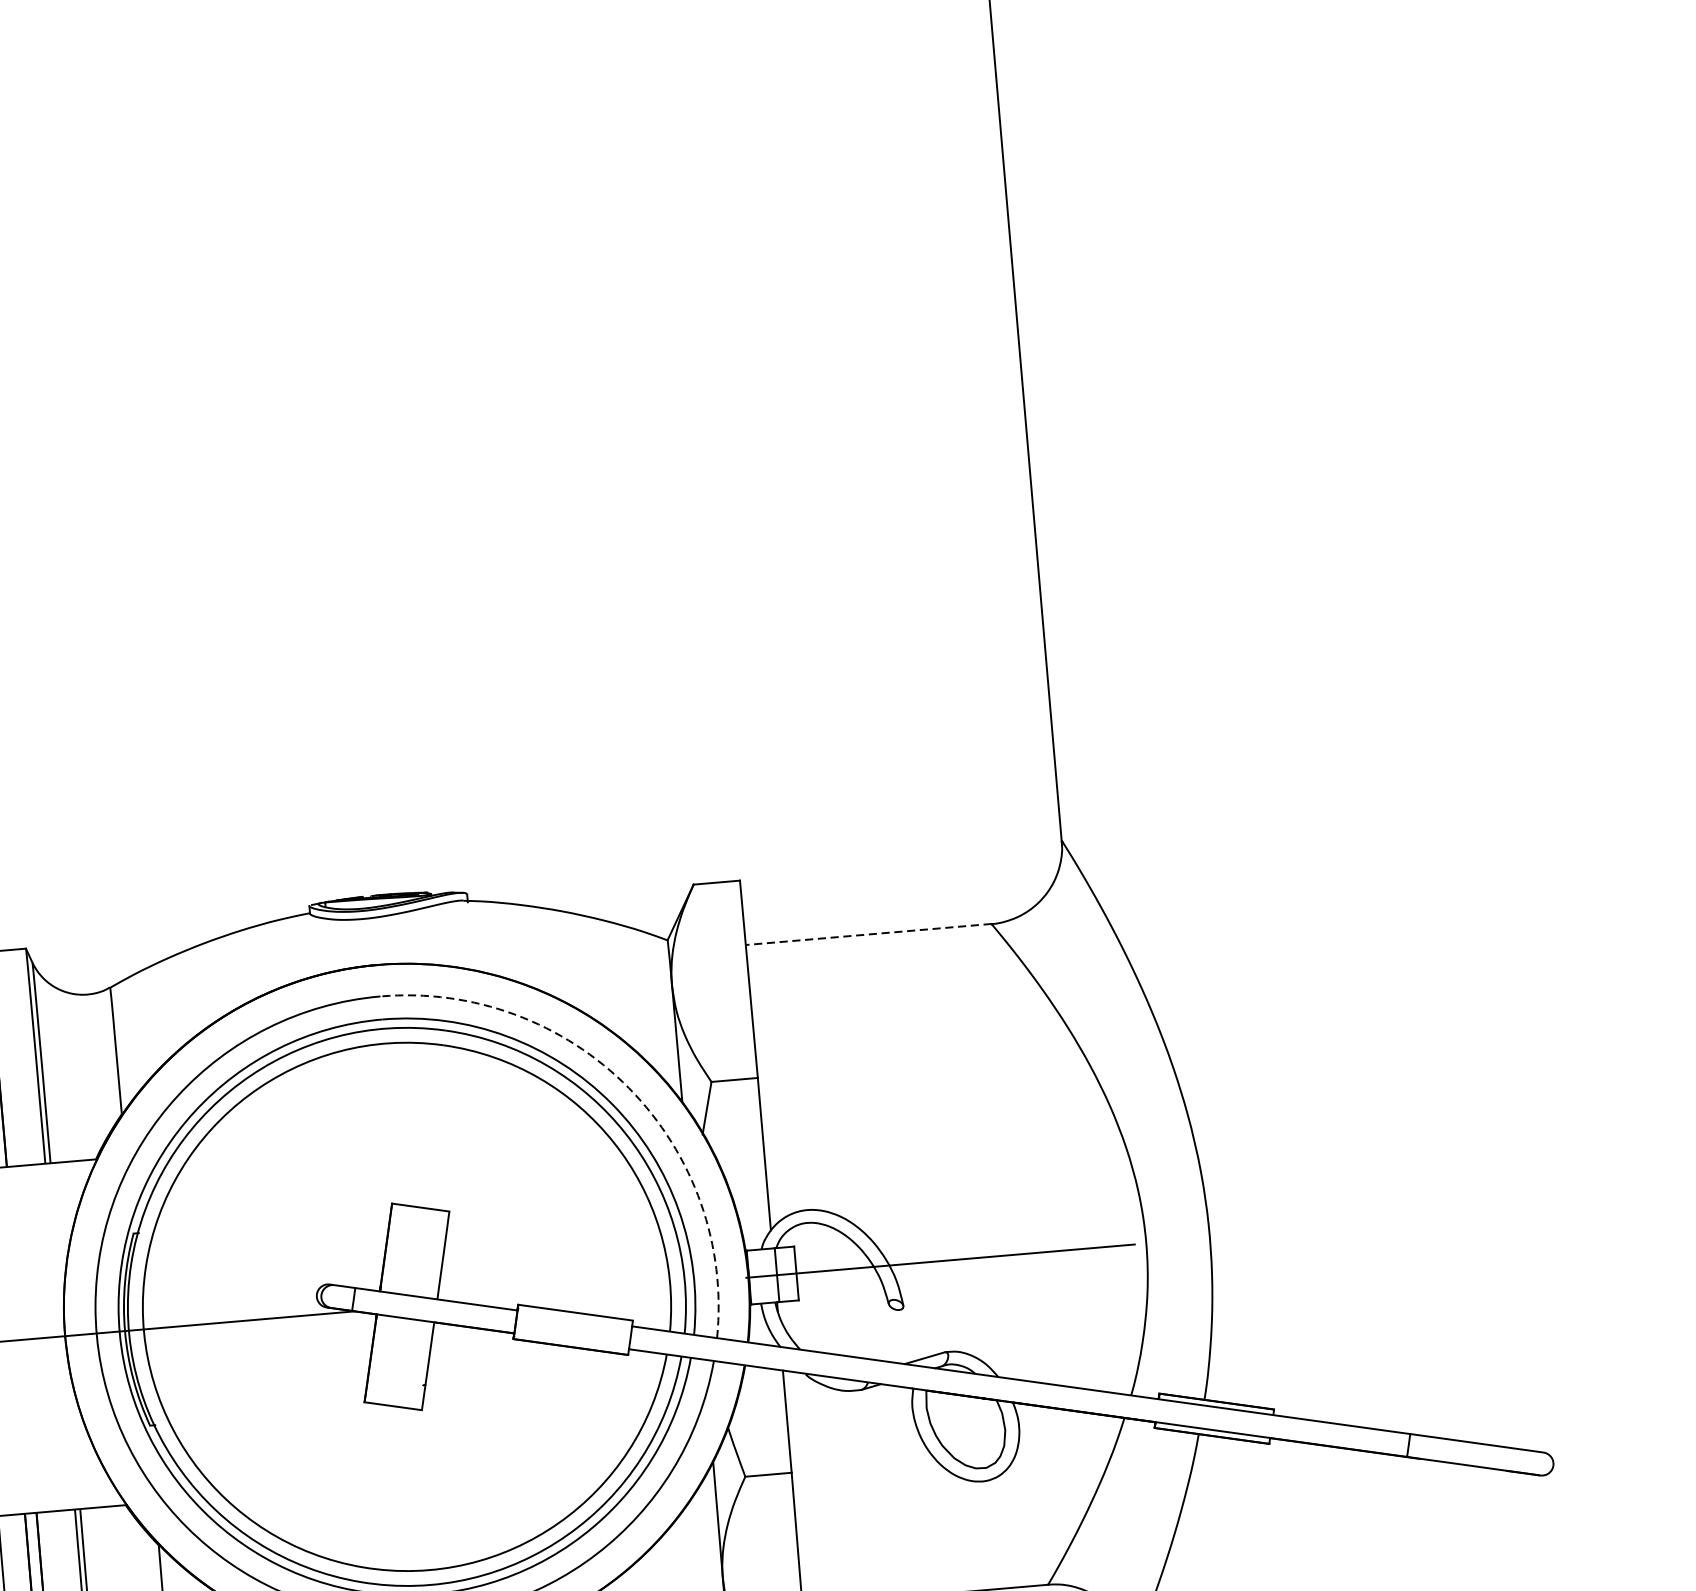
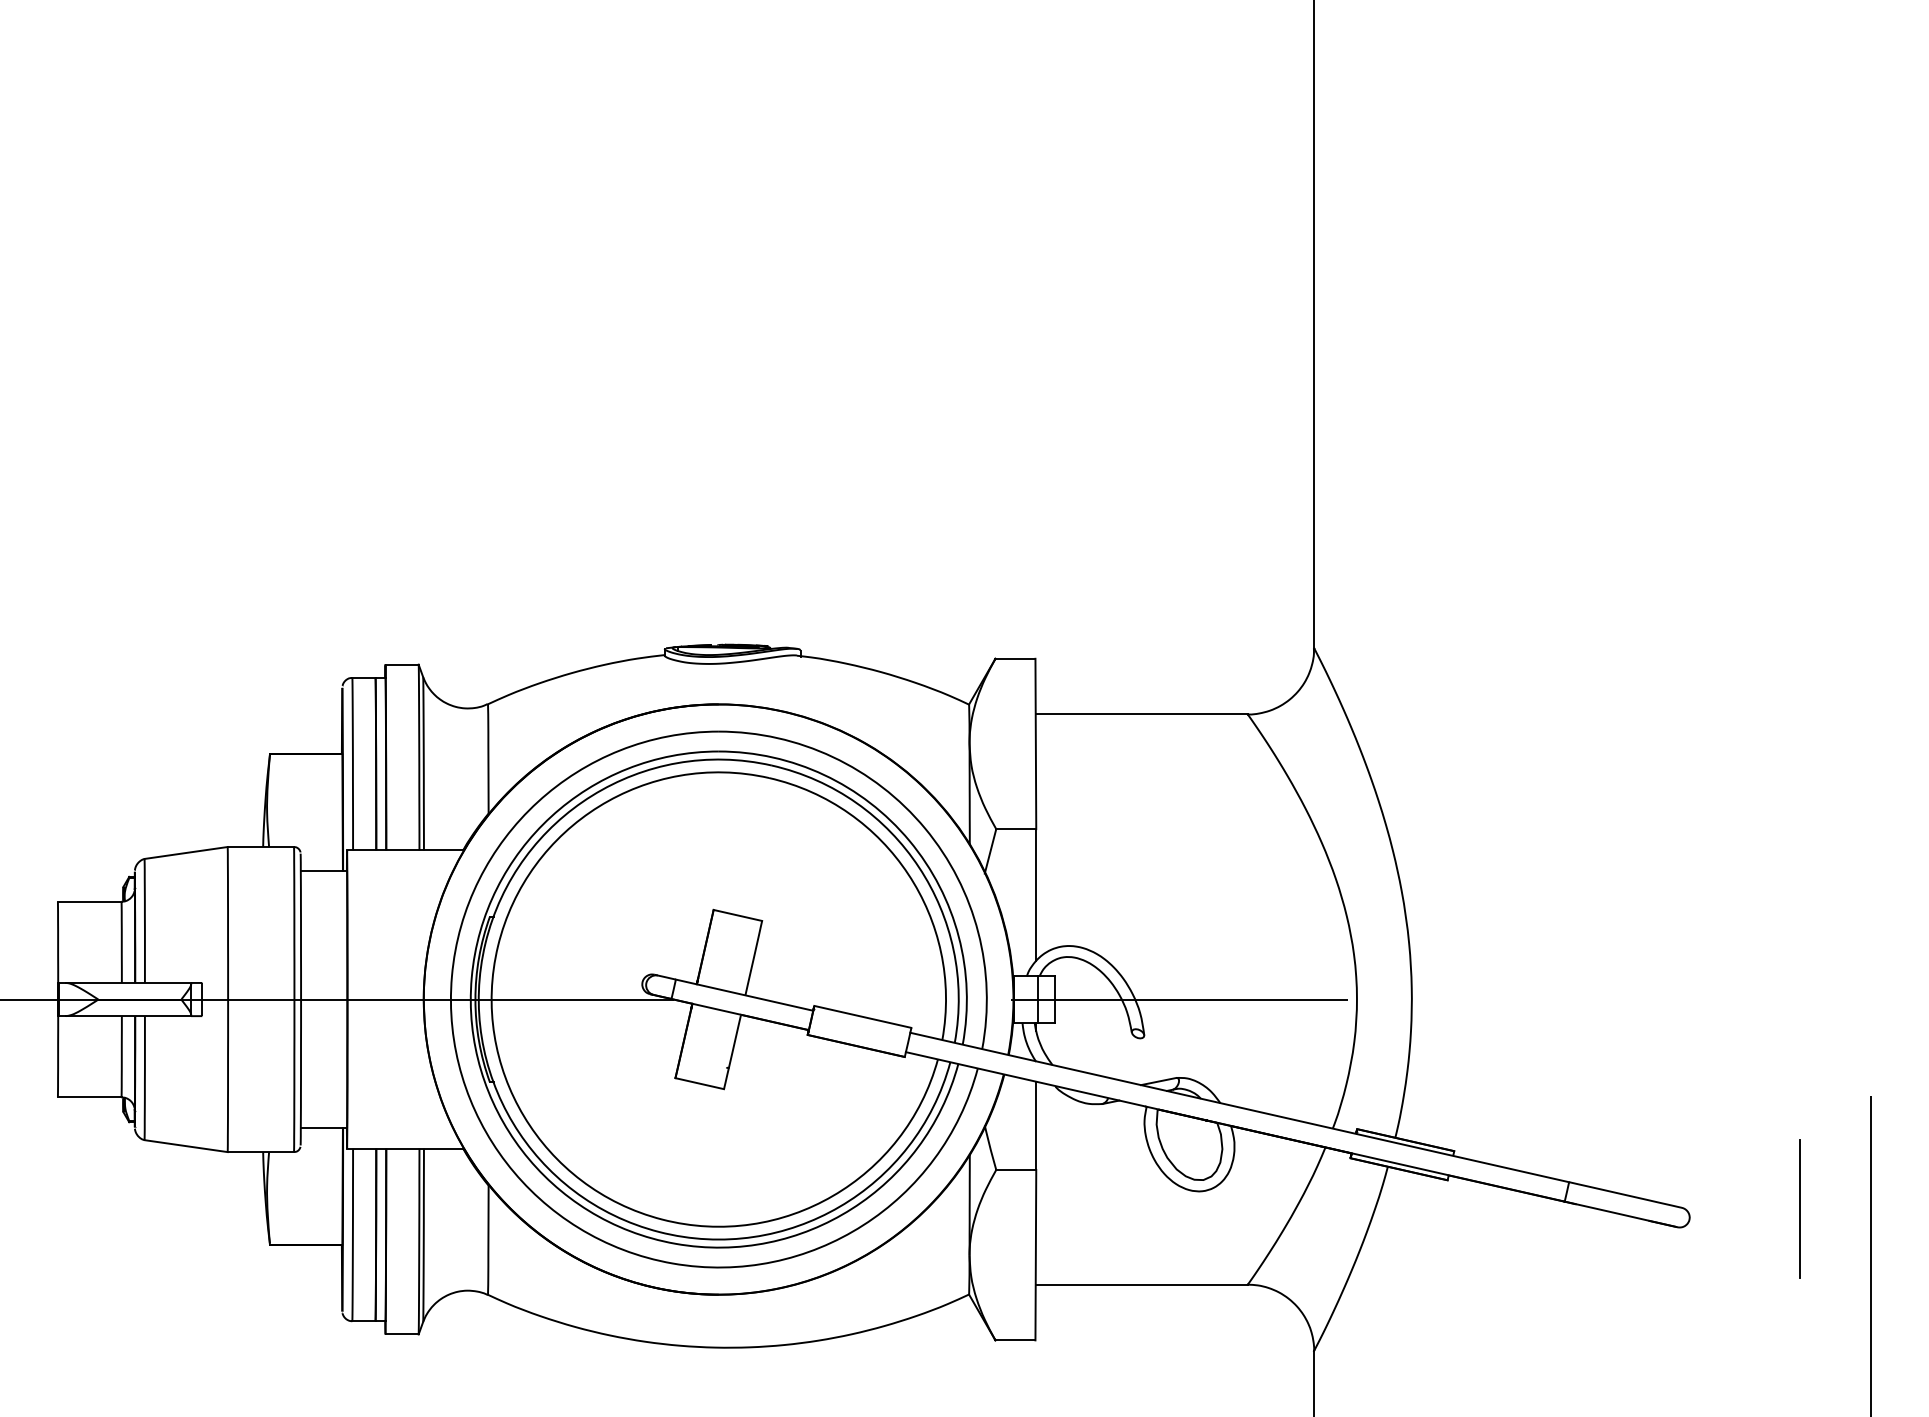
line: (868, 934) -> (1141, 714), dashed -> solid
arc: (629, 1088) -> (925, 828), dashed -> solid
line: (1680, 1441) -> (1800, 1208), added

